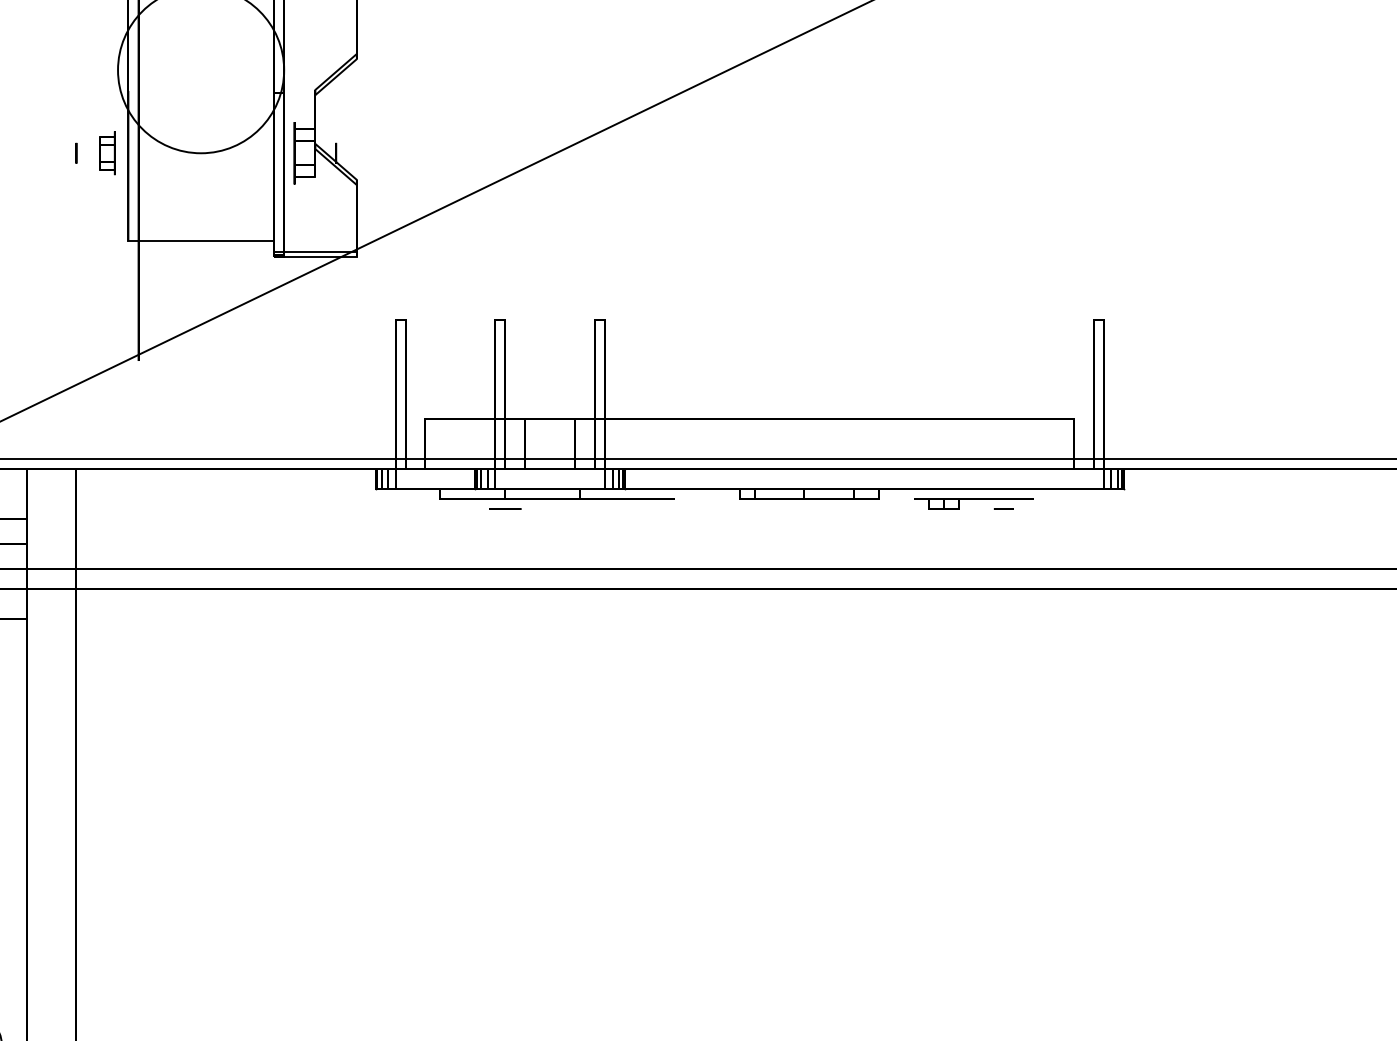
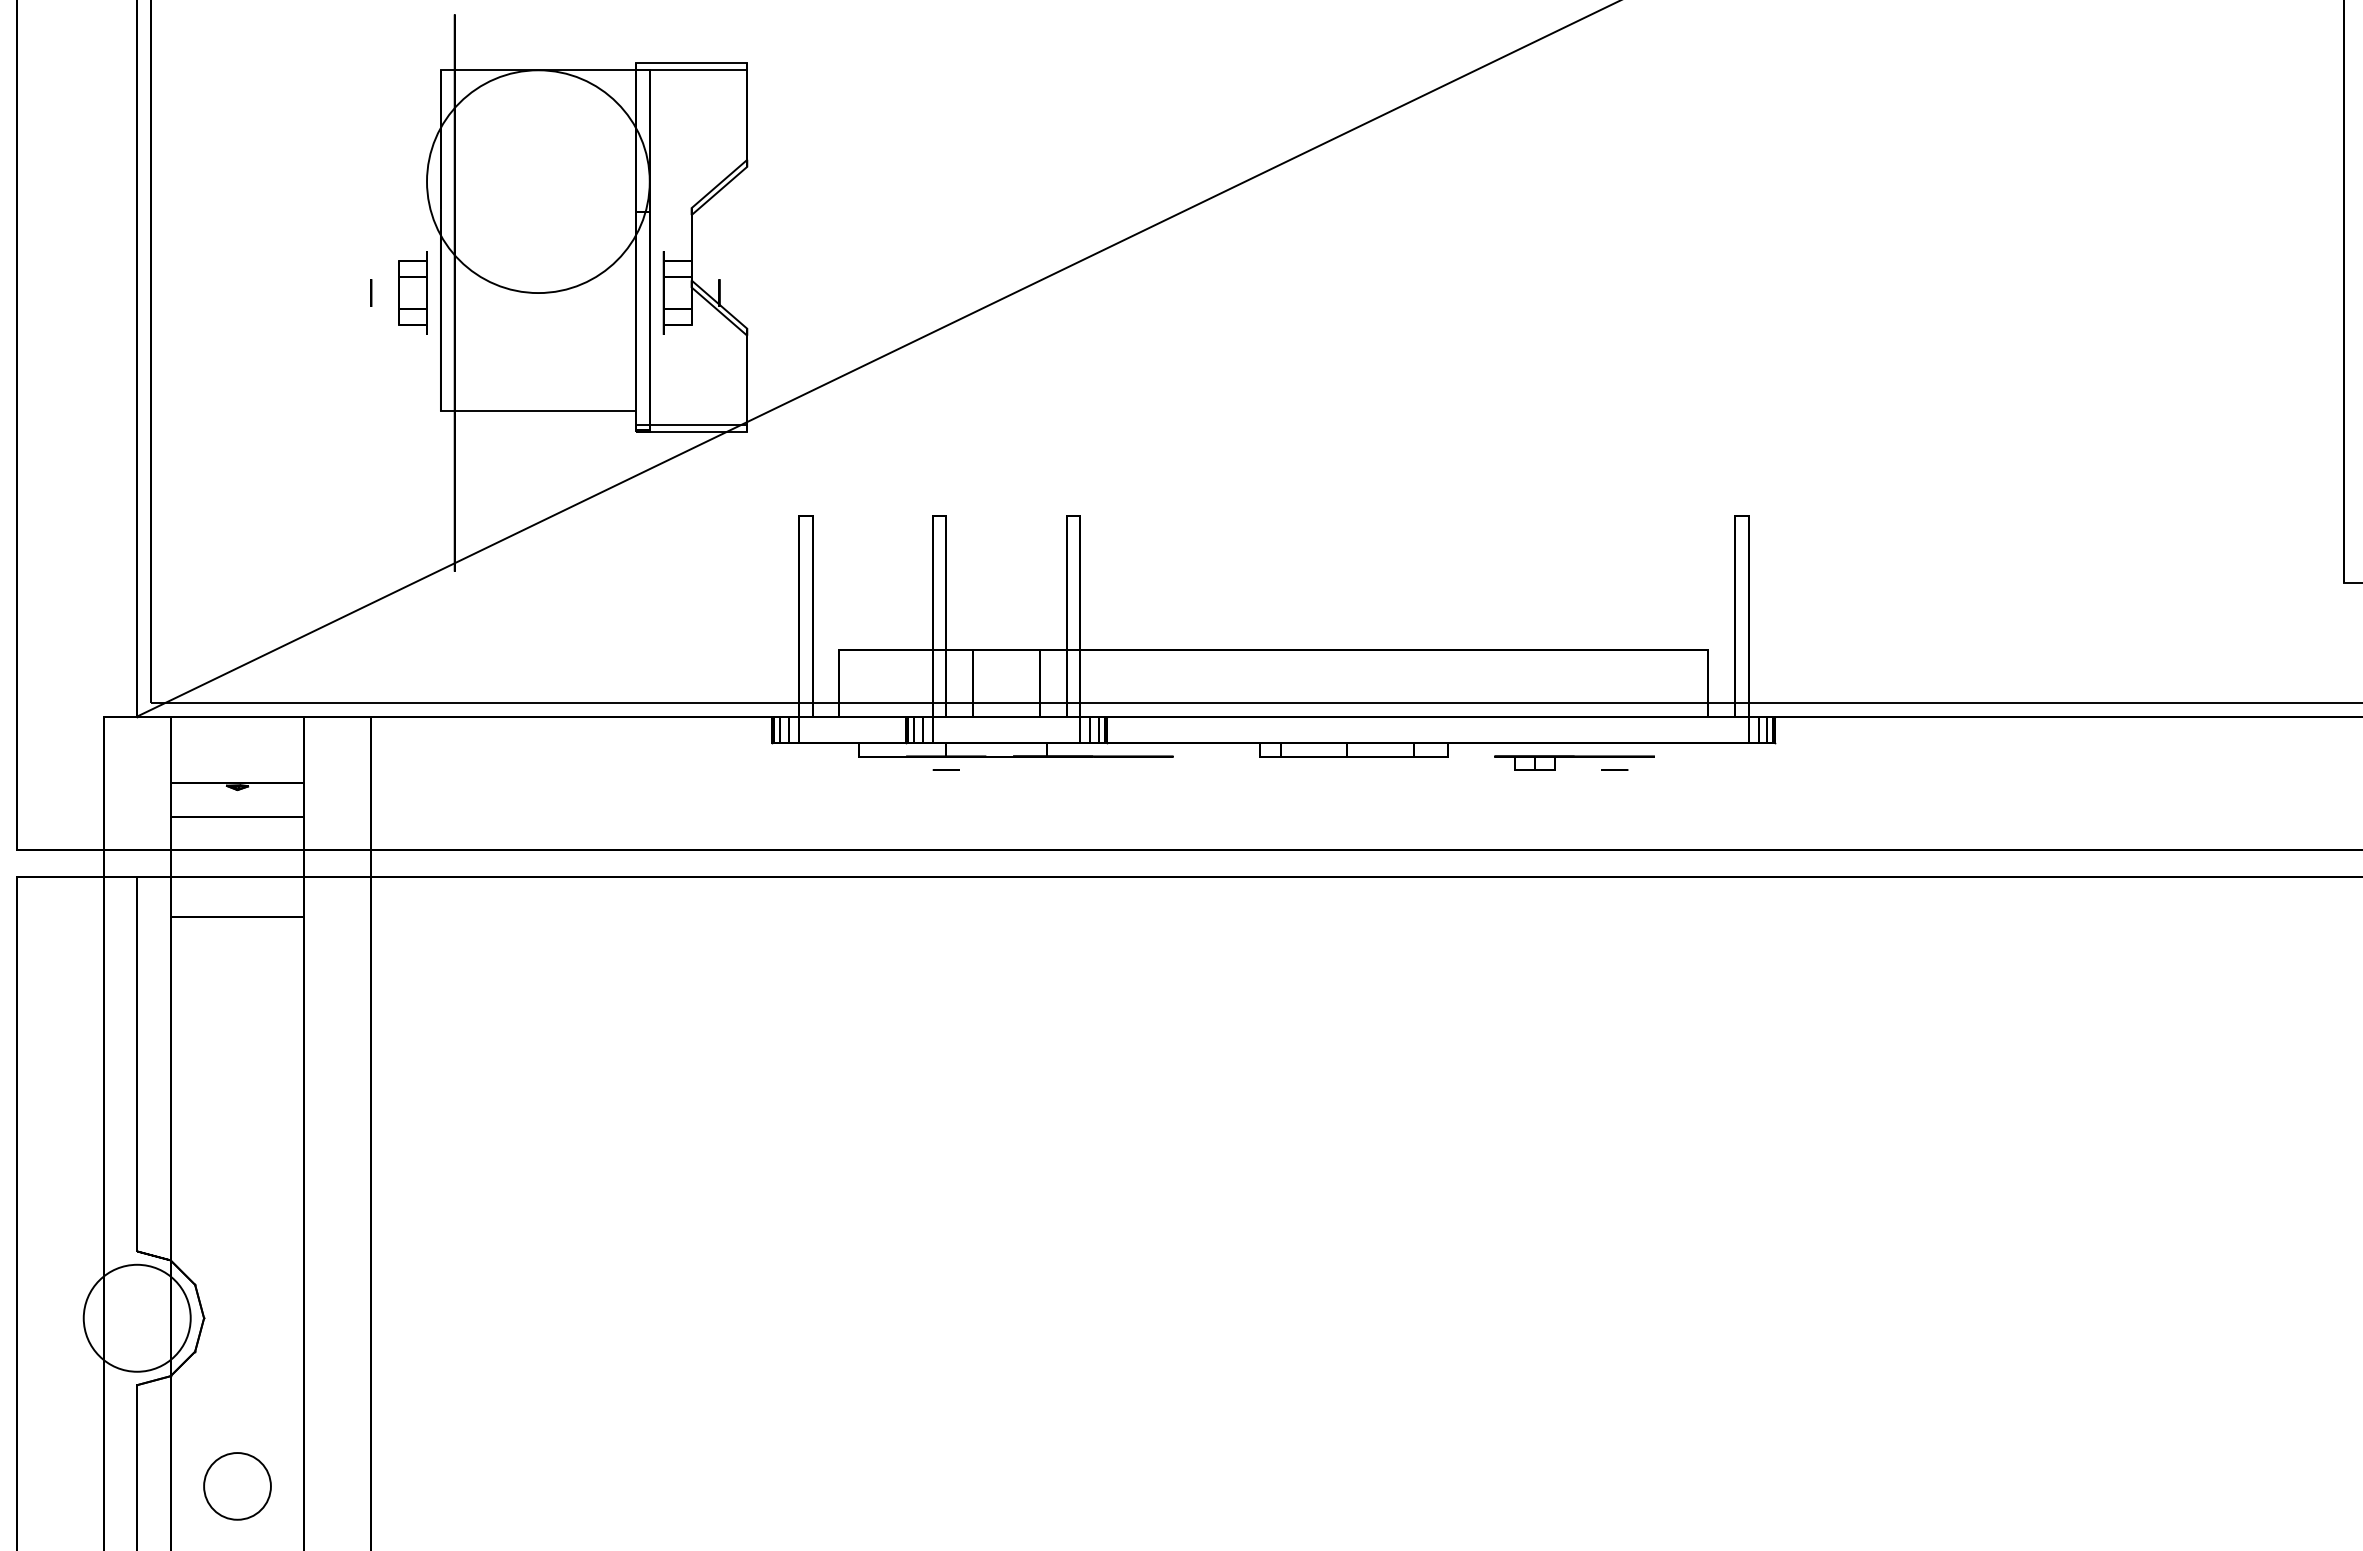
part: (107, 152) -> (412, 292), size x1.43
circle: (504, 508) -> (945, 769), size x0.62

